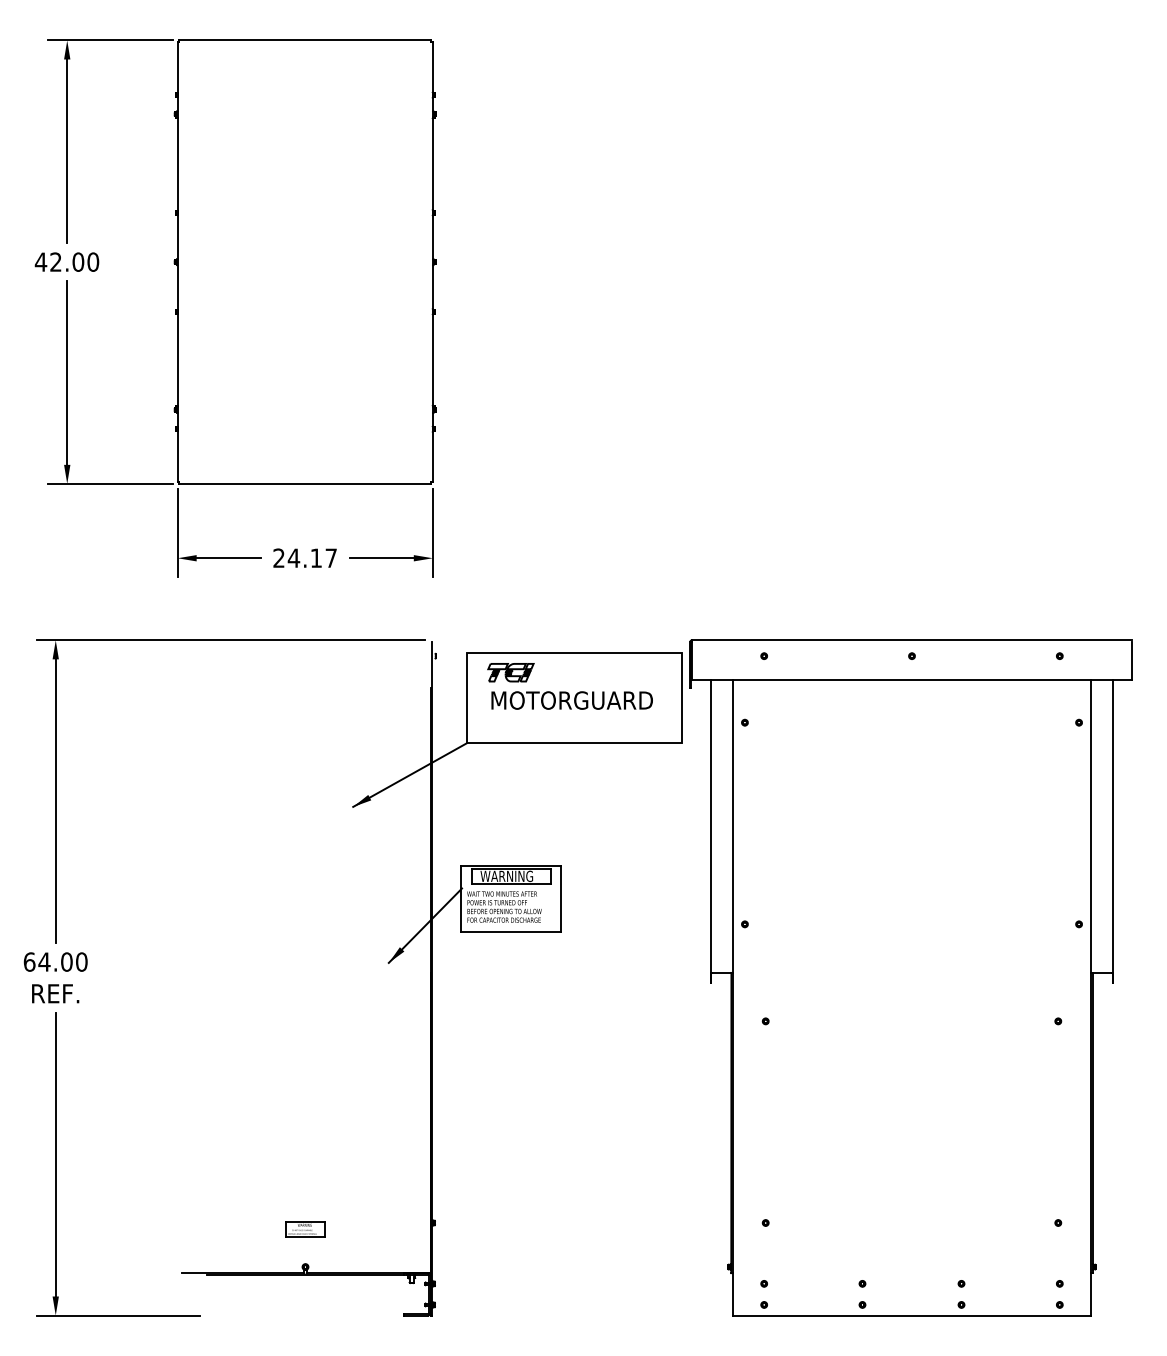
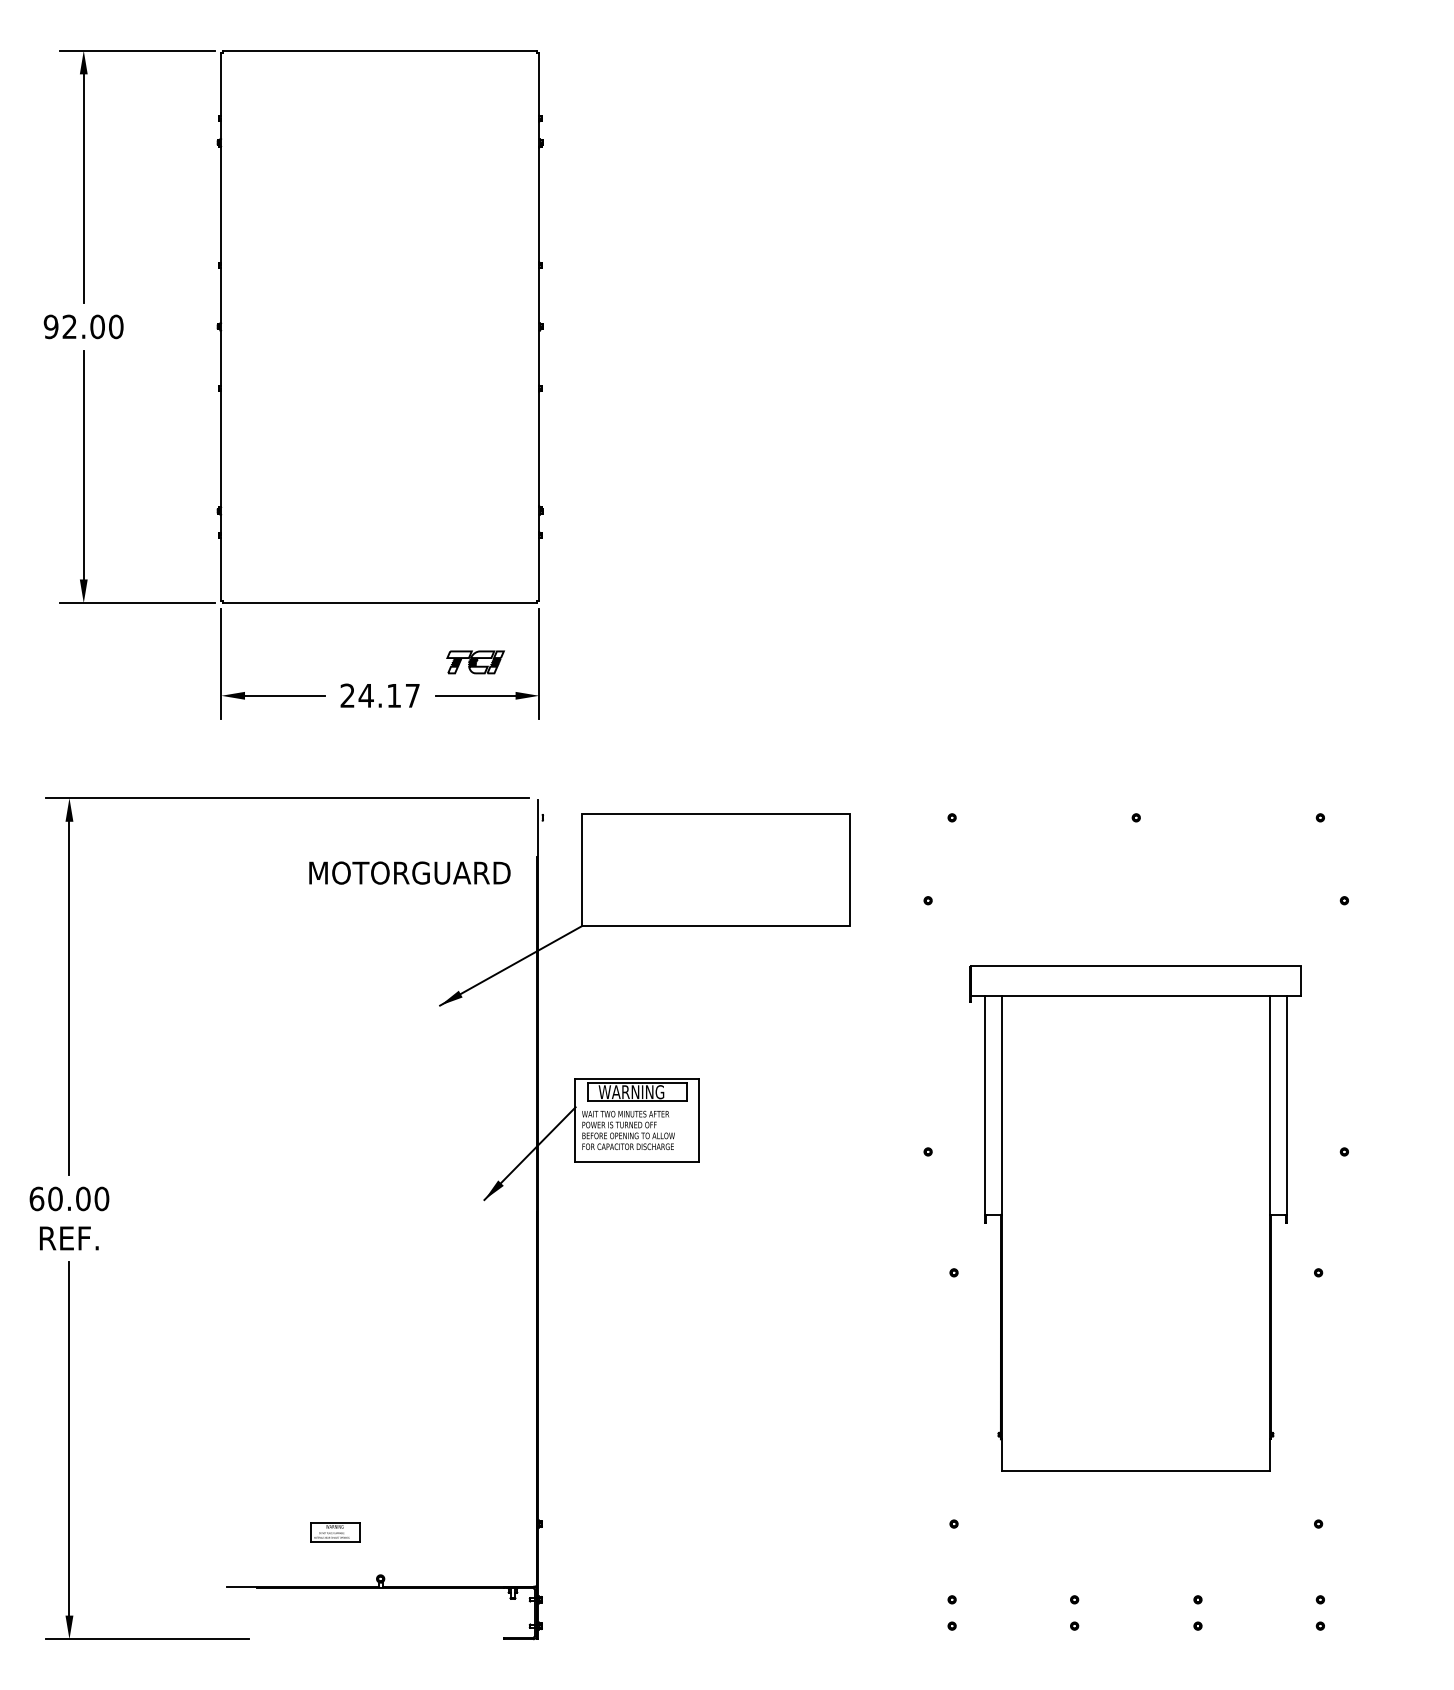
text: (40, 261) -> (50, 326), 42.00 -> 92.00
part: (510, 672) -> (475, 662), moved
text: (571, 700) -> (409, 872), moved
text: (44, 961) -> (55, 1198), 64.00 -> 60.00
part: (911, 977) -> (1135, 1218), size x0.6
part: (305, 1229) -> (335, 1532), moved

